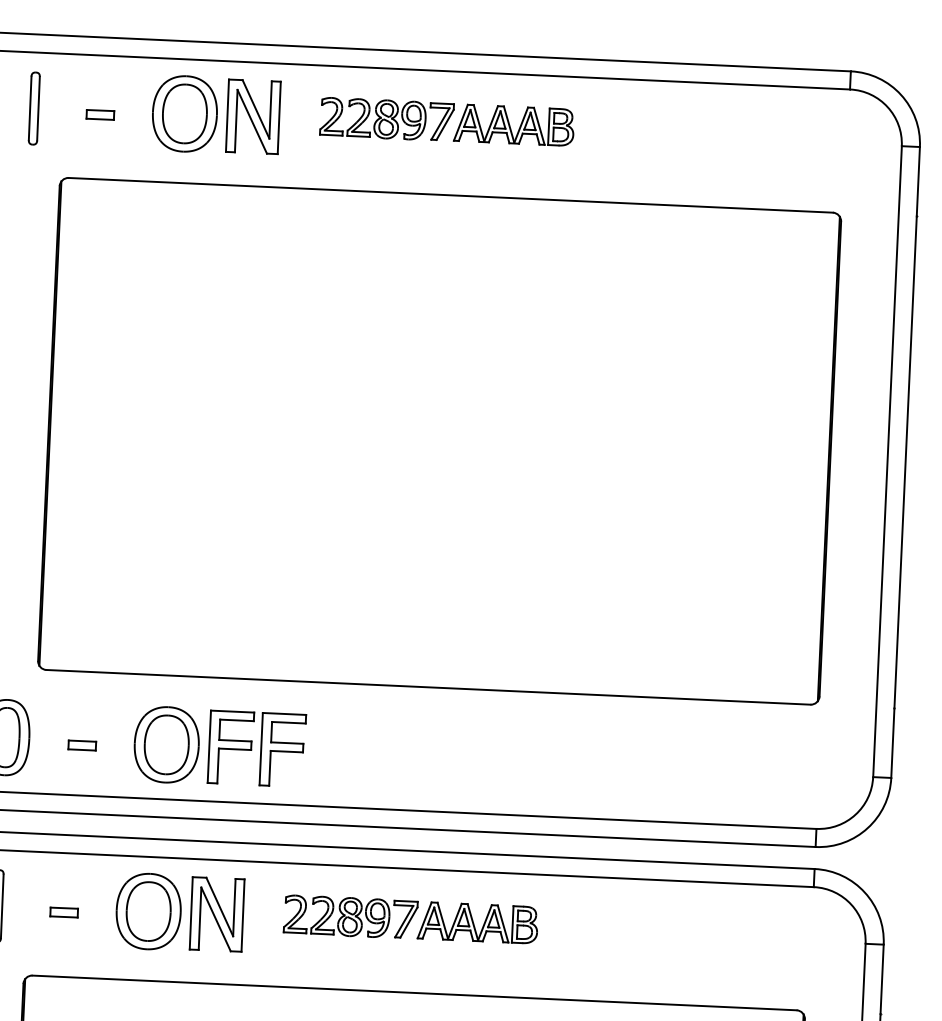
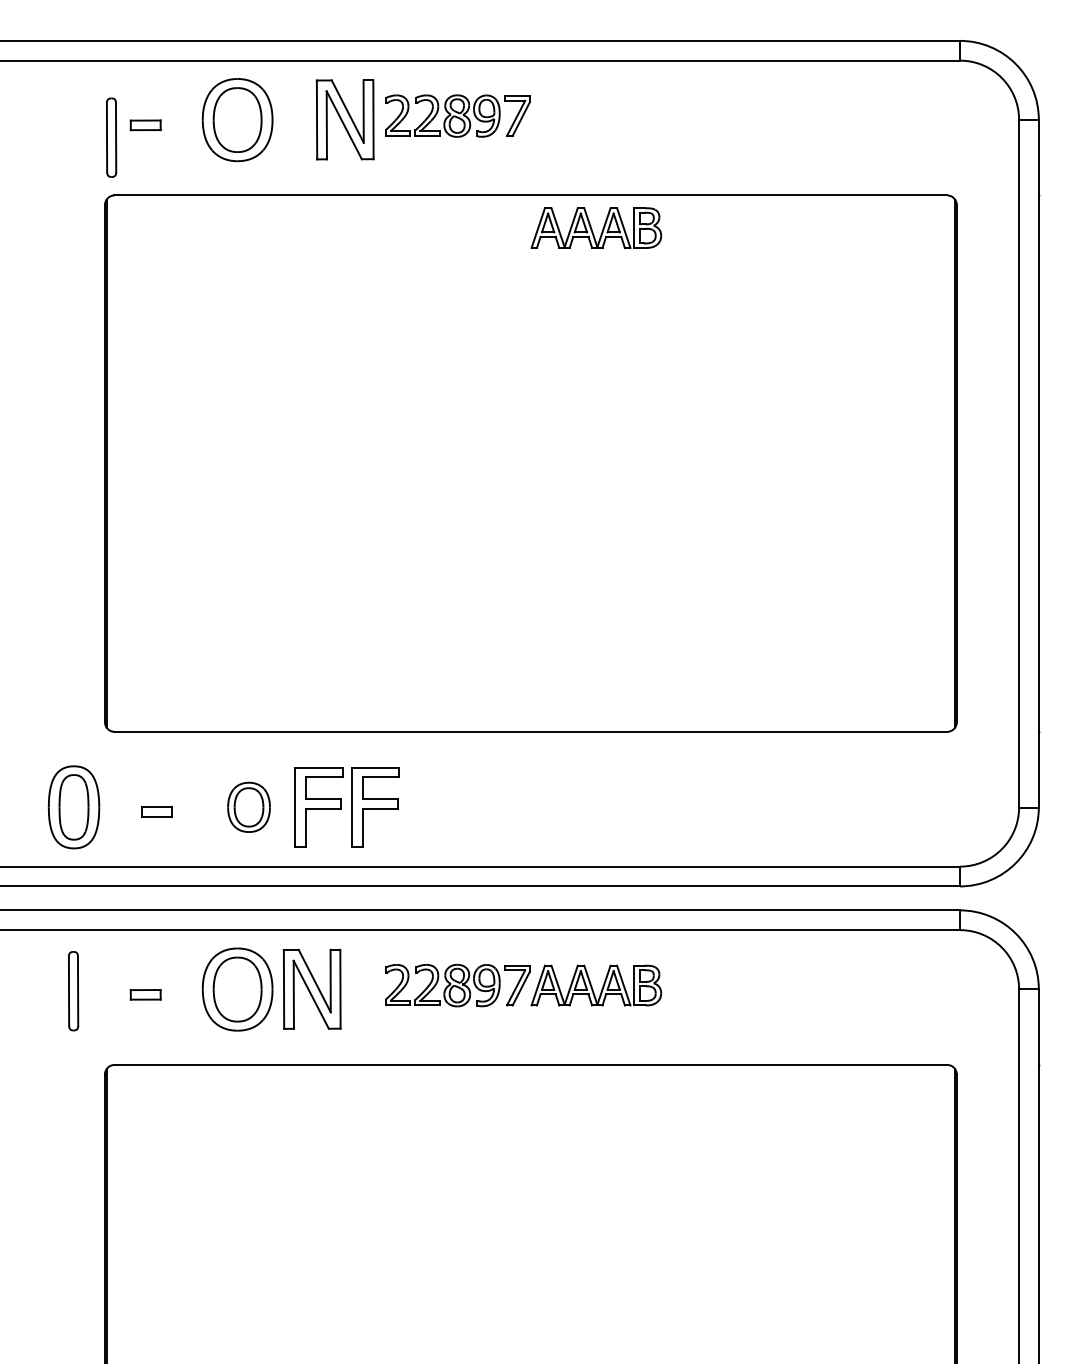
part: (34, 108) -> (111, 137), moved
part: (252, 116) -> (344, 119), moved
part: (514, 124) -> (596, 227), moved
part: (166, 744) -> (248, 807), size x0.6

